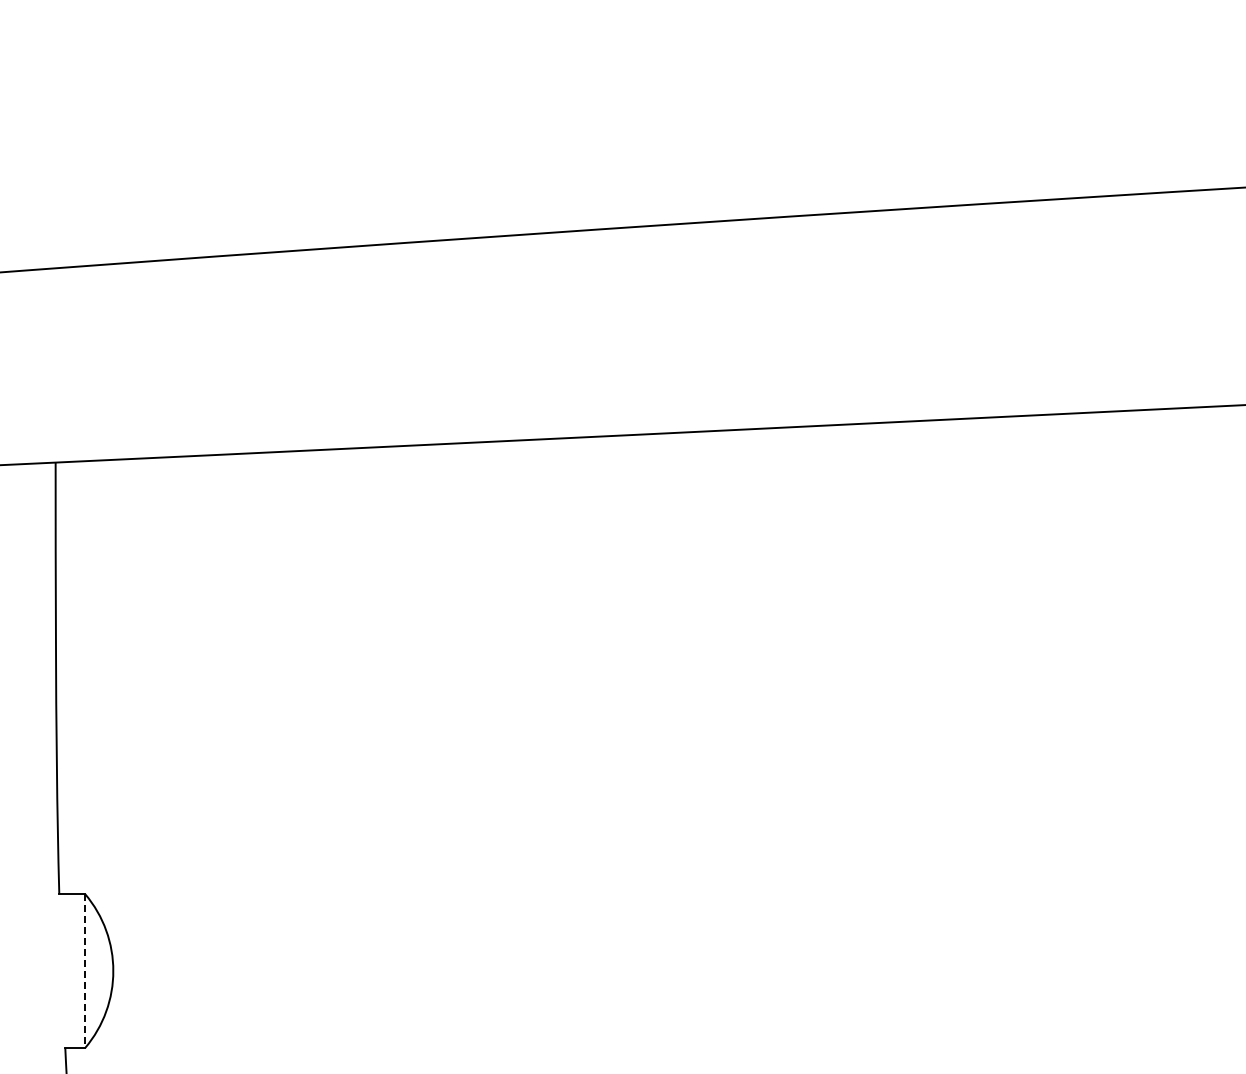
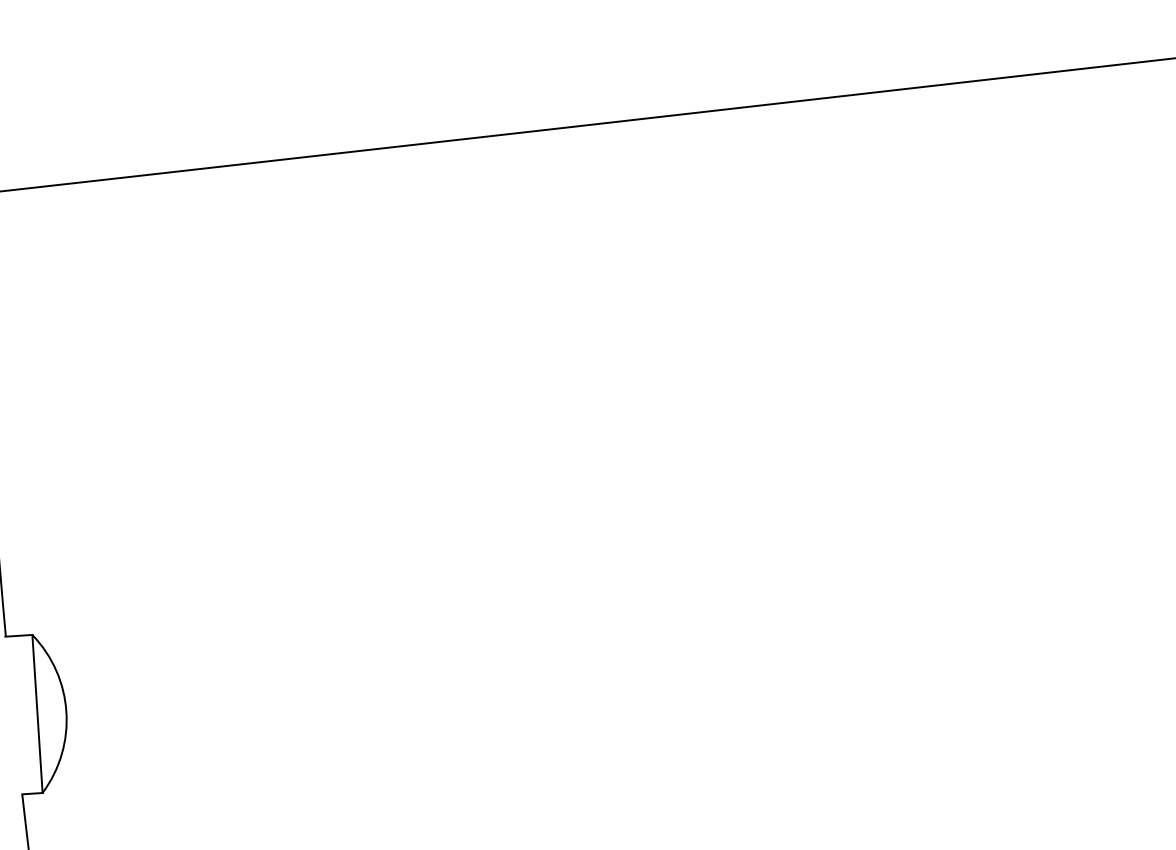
line: (85, 971) -> (37, 714), dashed -> solid

